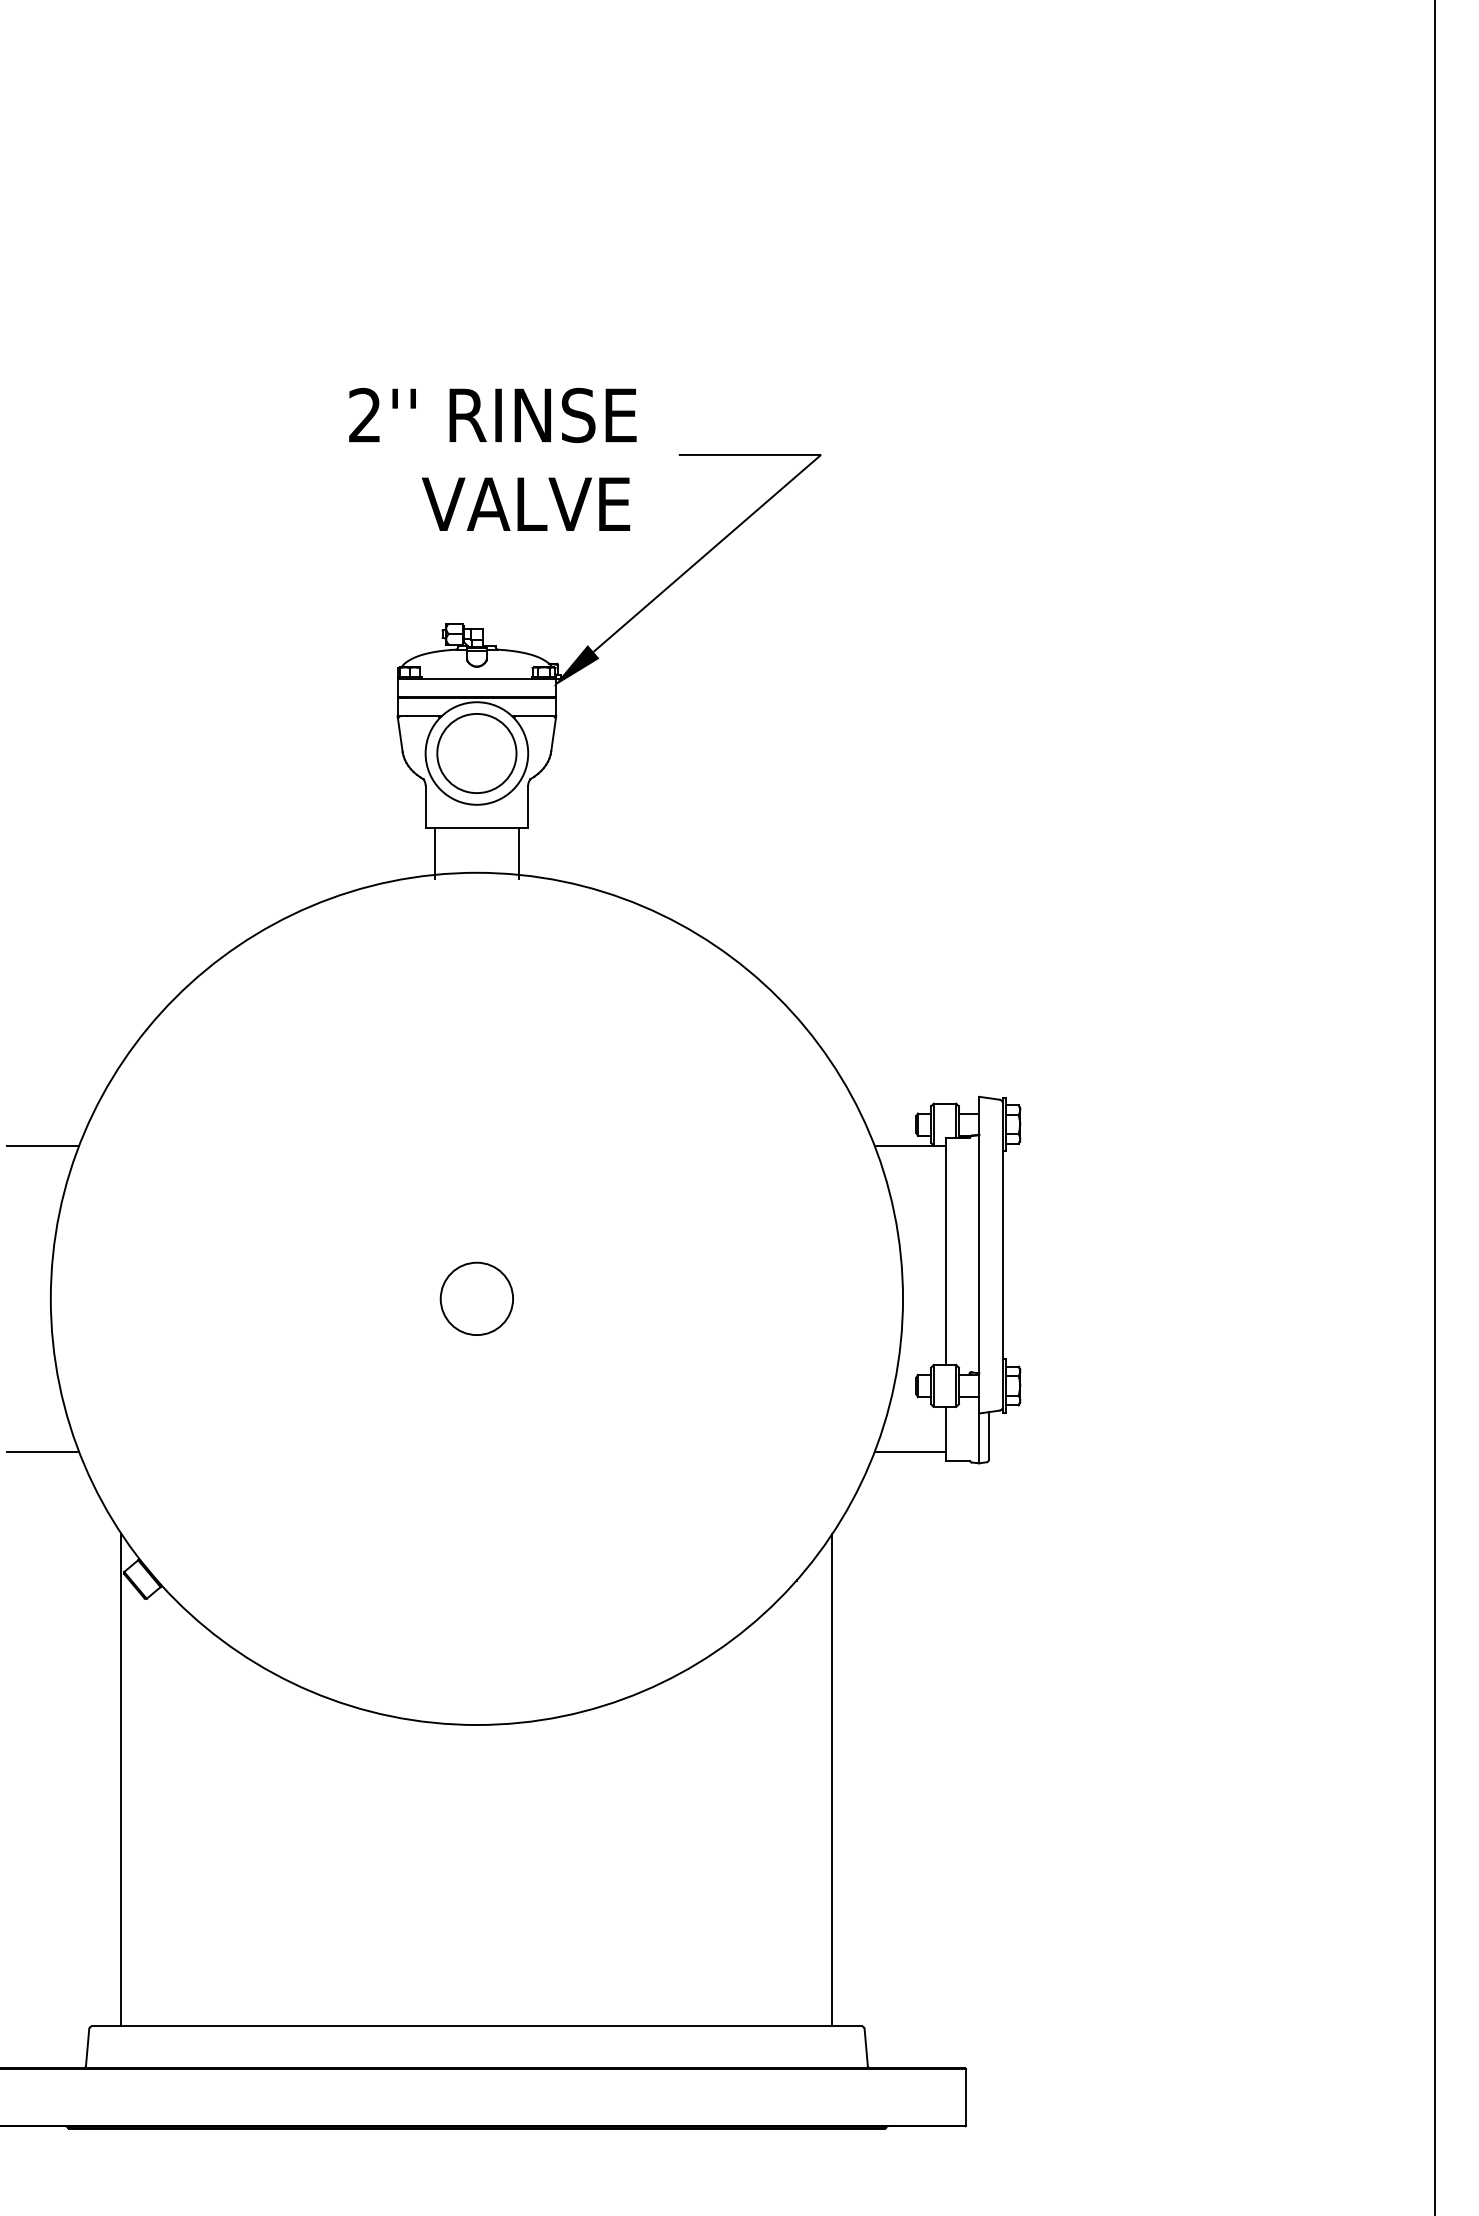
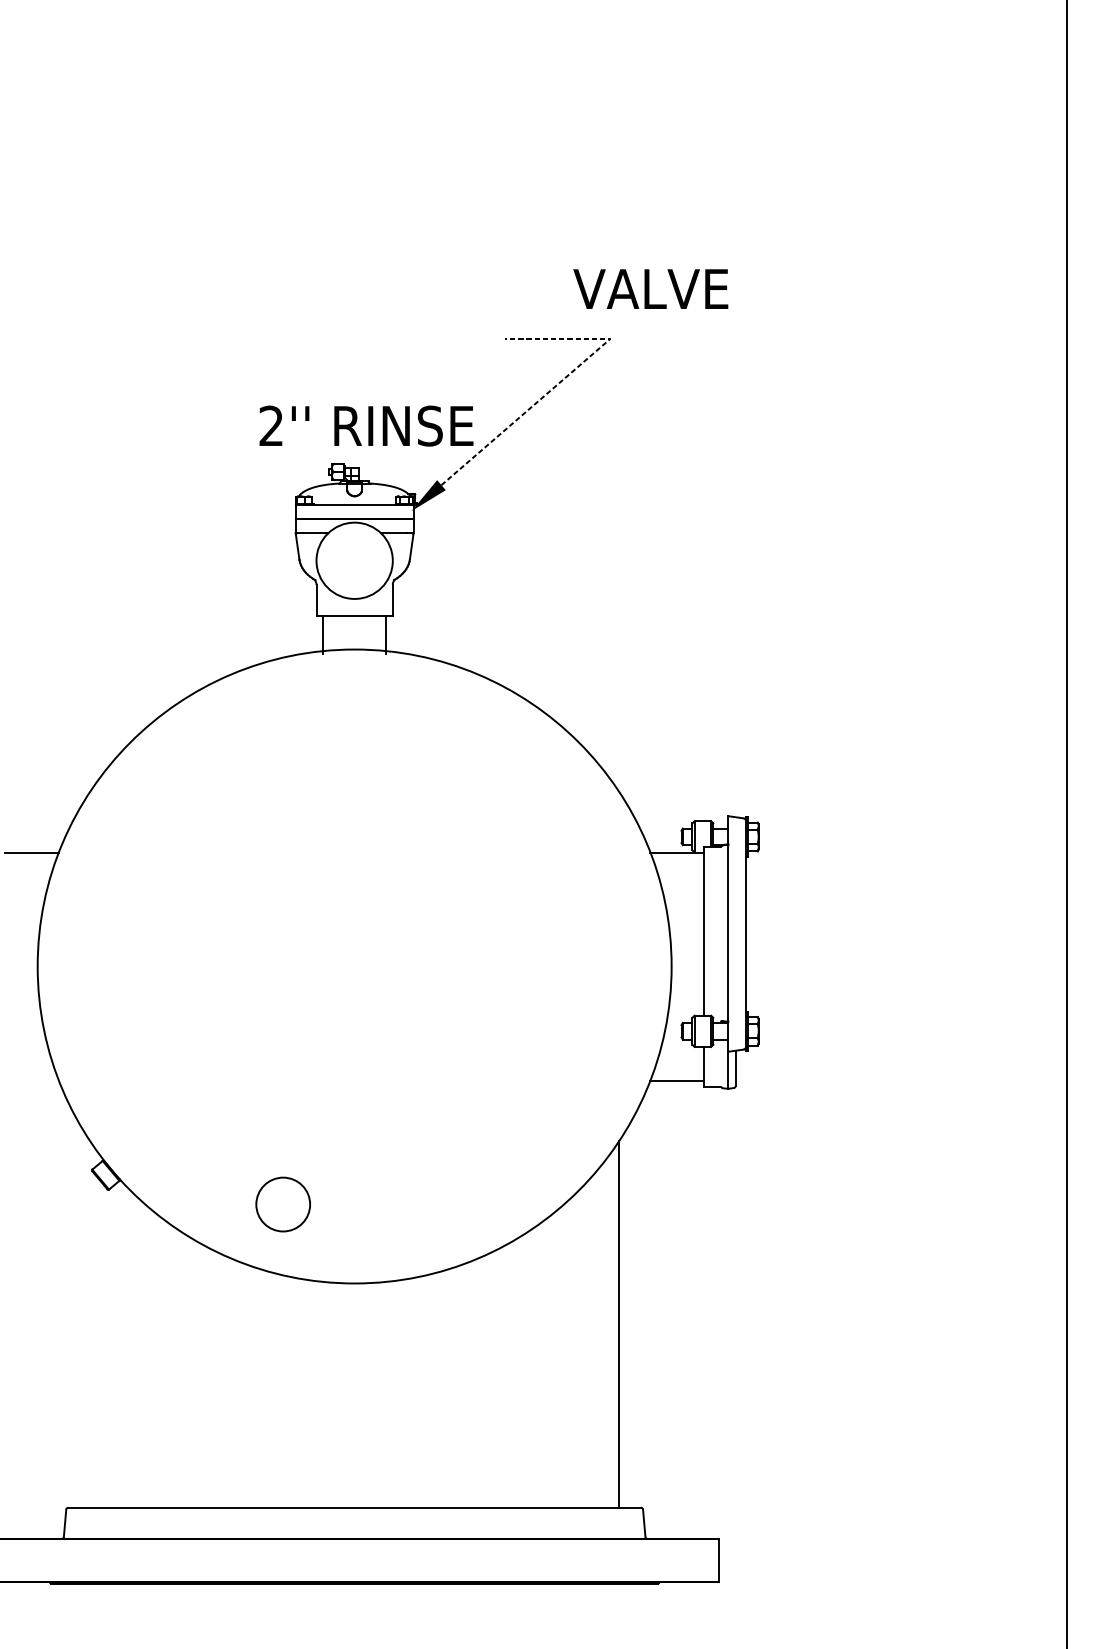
text: (492, 415) -> (366, 426), moved
text: (526, 503) -> (651, 288), moved
line: (762, 505) -> (567, 376), solid -> dashed
circle: (476, 753) -> (354, 560), removed
circle: (476, 1298) -> (282, 1204), moved
line: (43, 1452) -> (32, 1080), removed
line: (121, 1779) -> (90, 1324), removed

